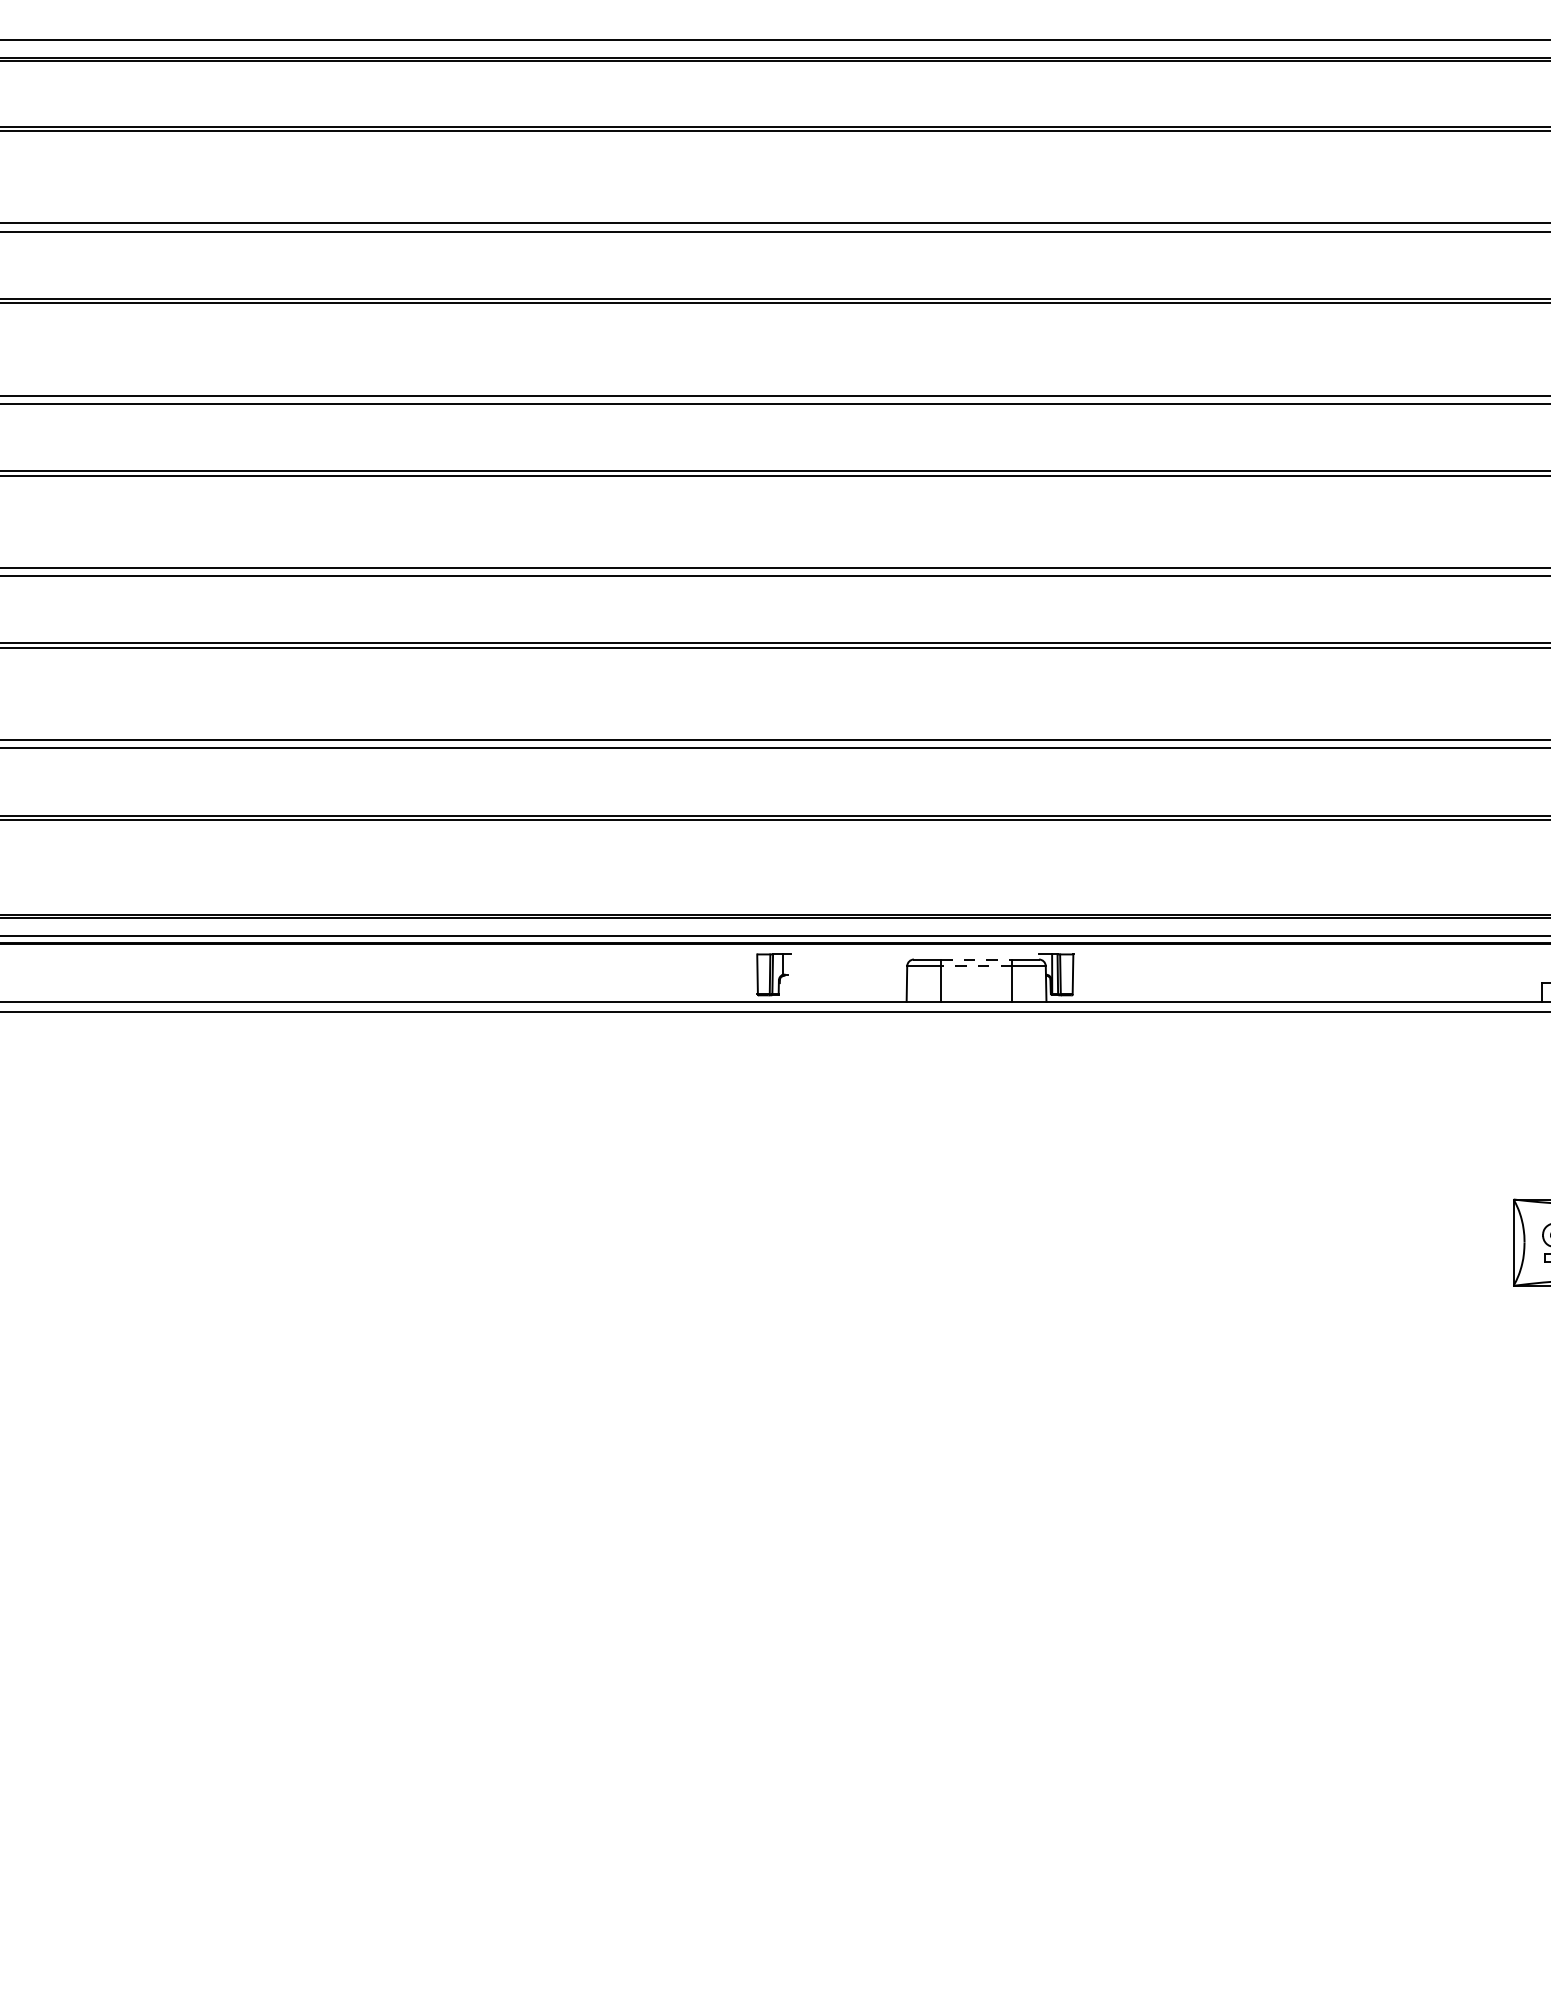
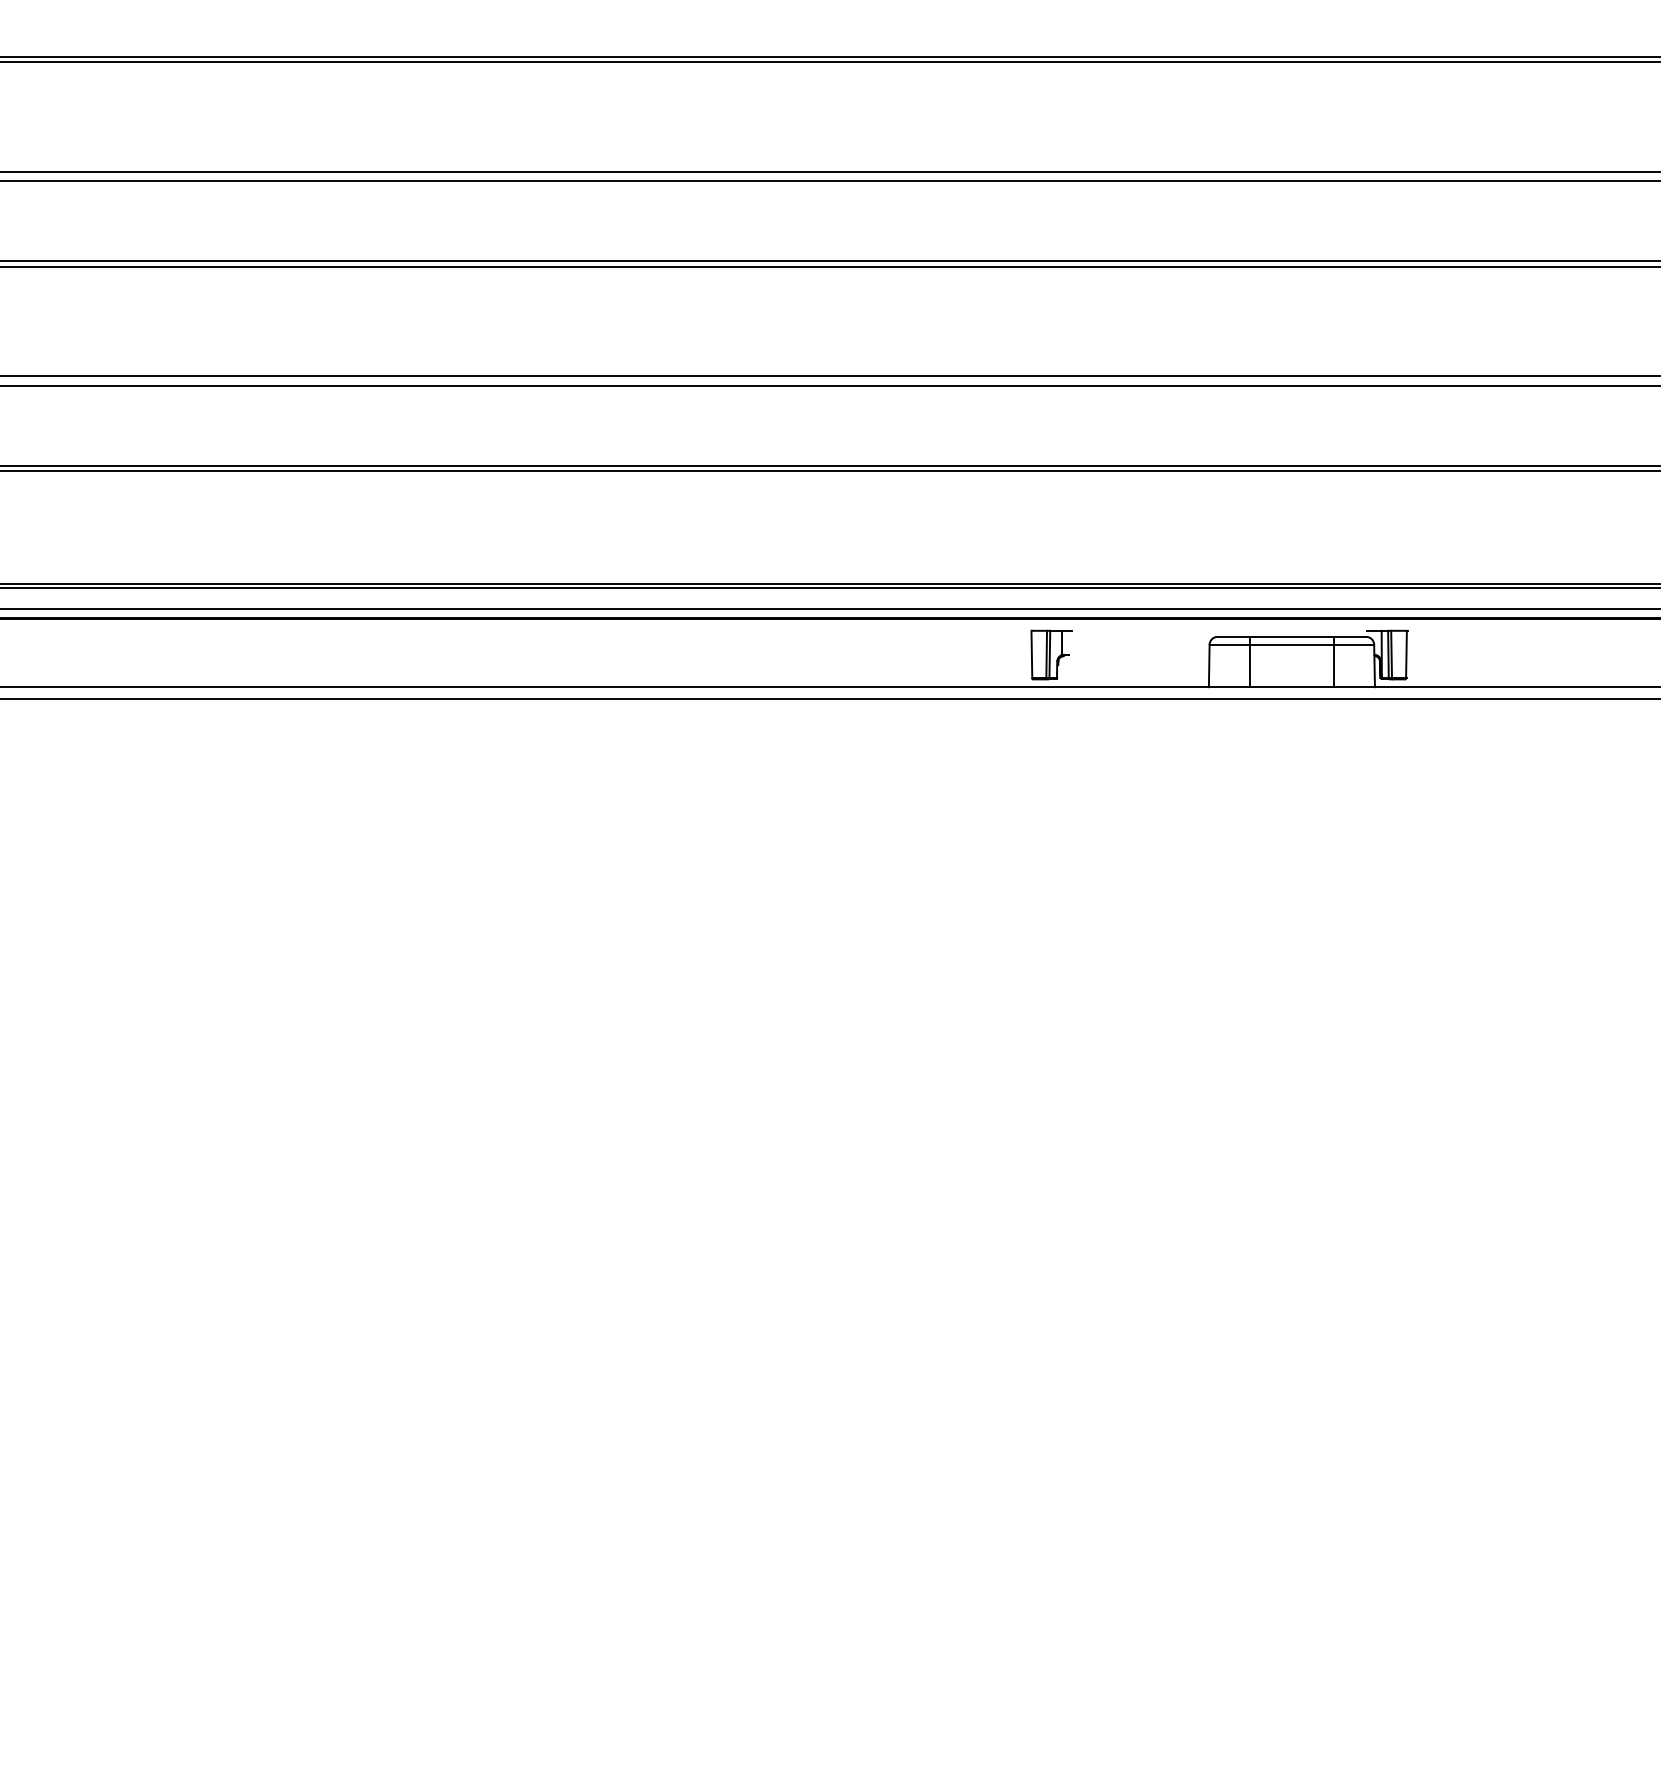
line: (977, 959) -> (1293, 636), dashed -> solid
line: (976, 966) -> (1291, 645), dashed -> solid

